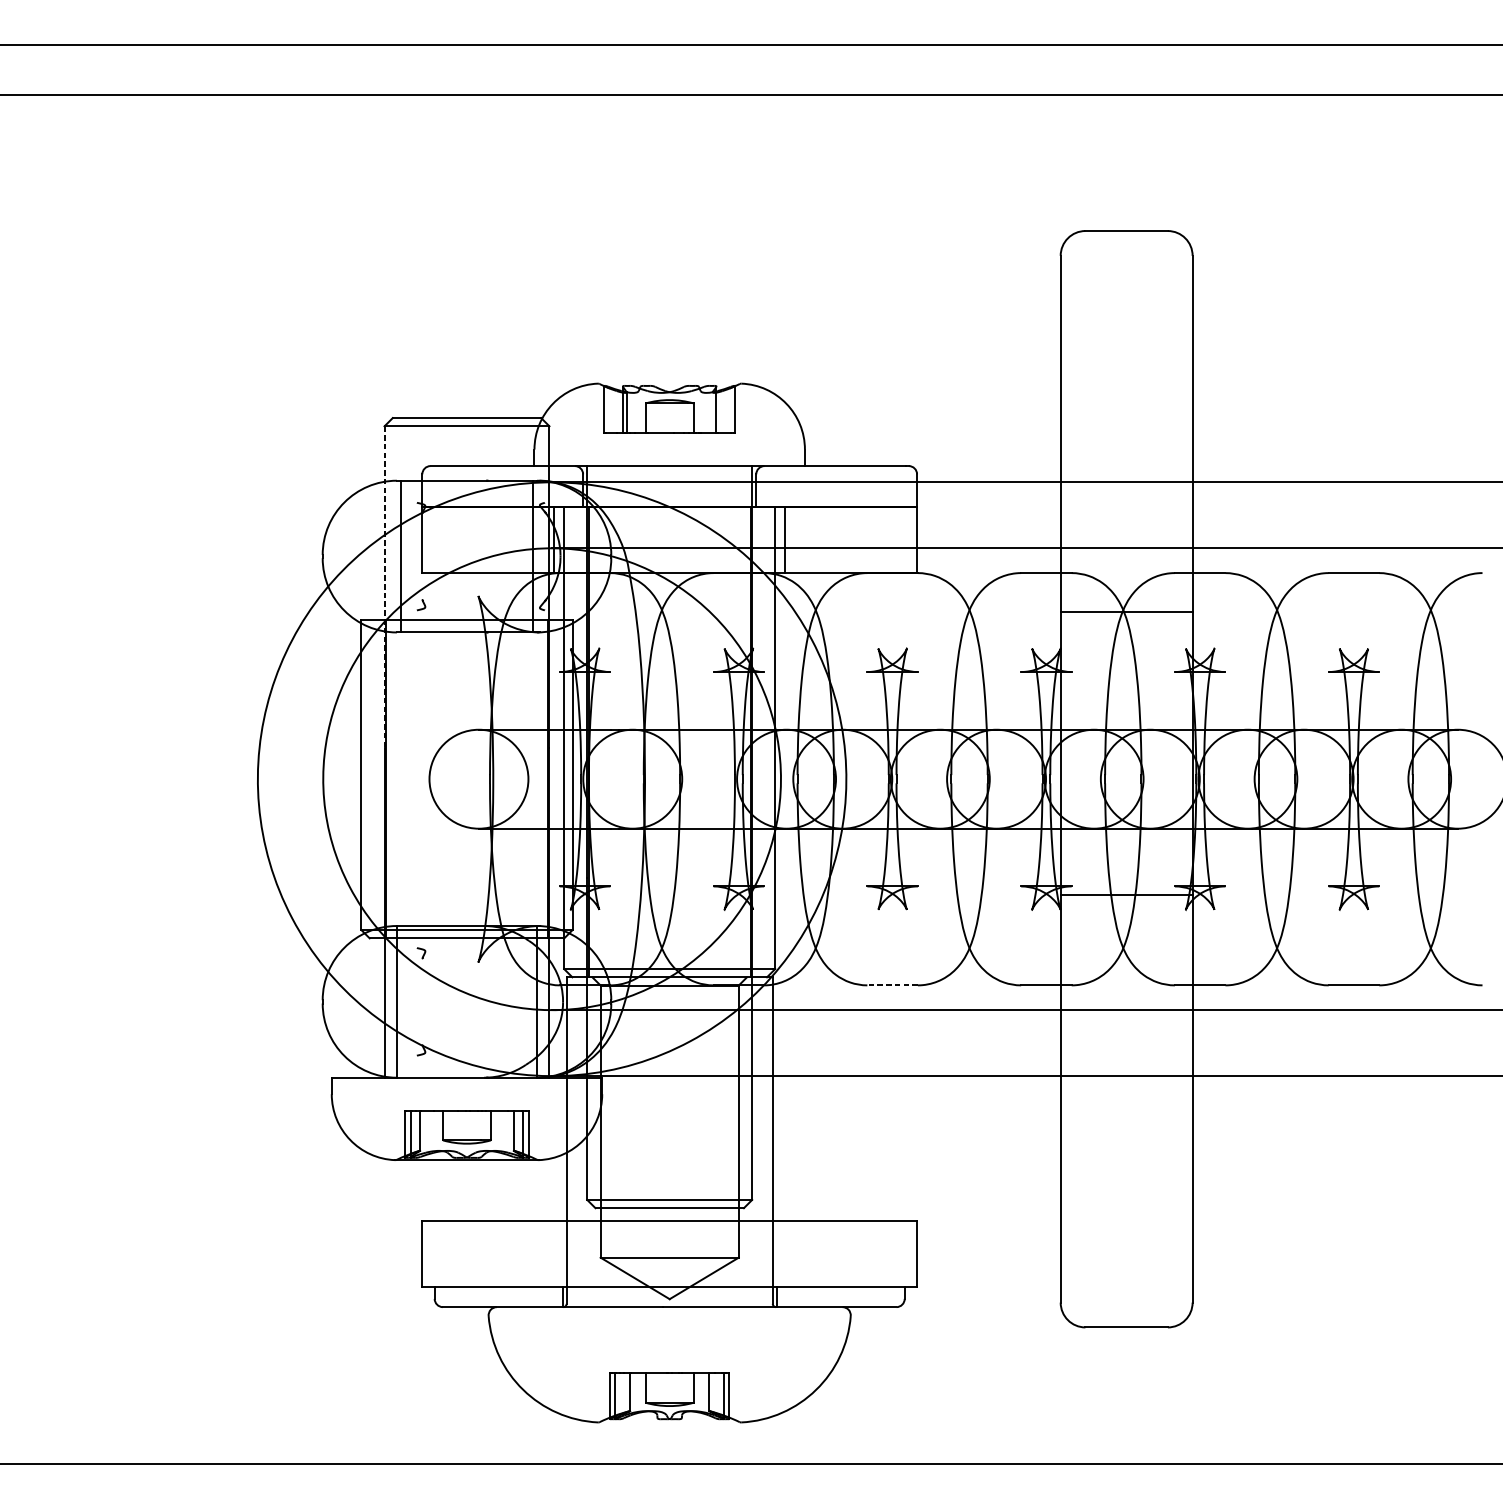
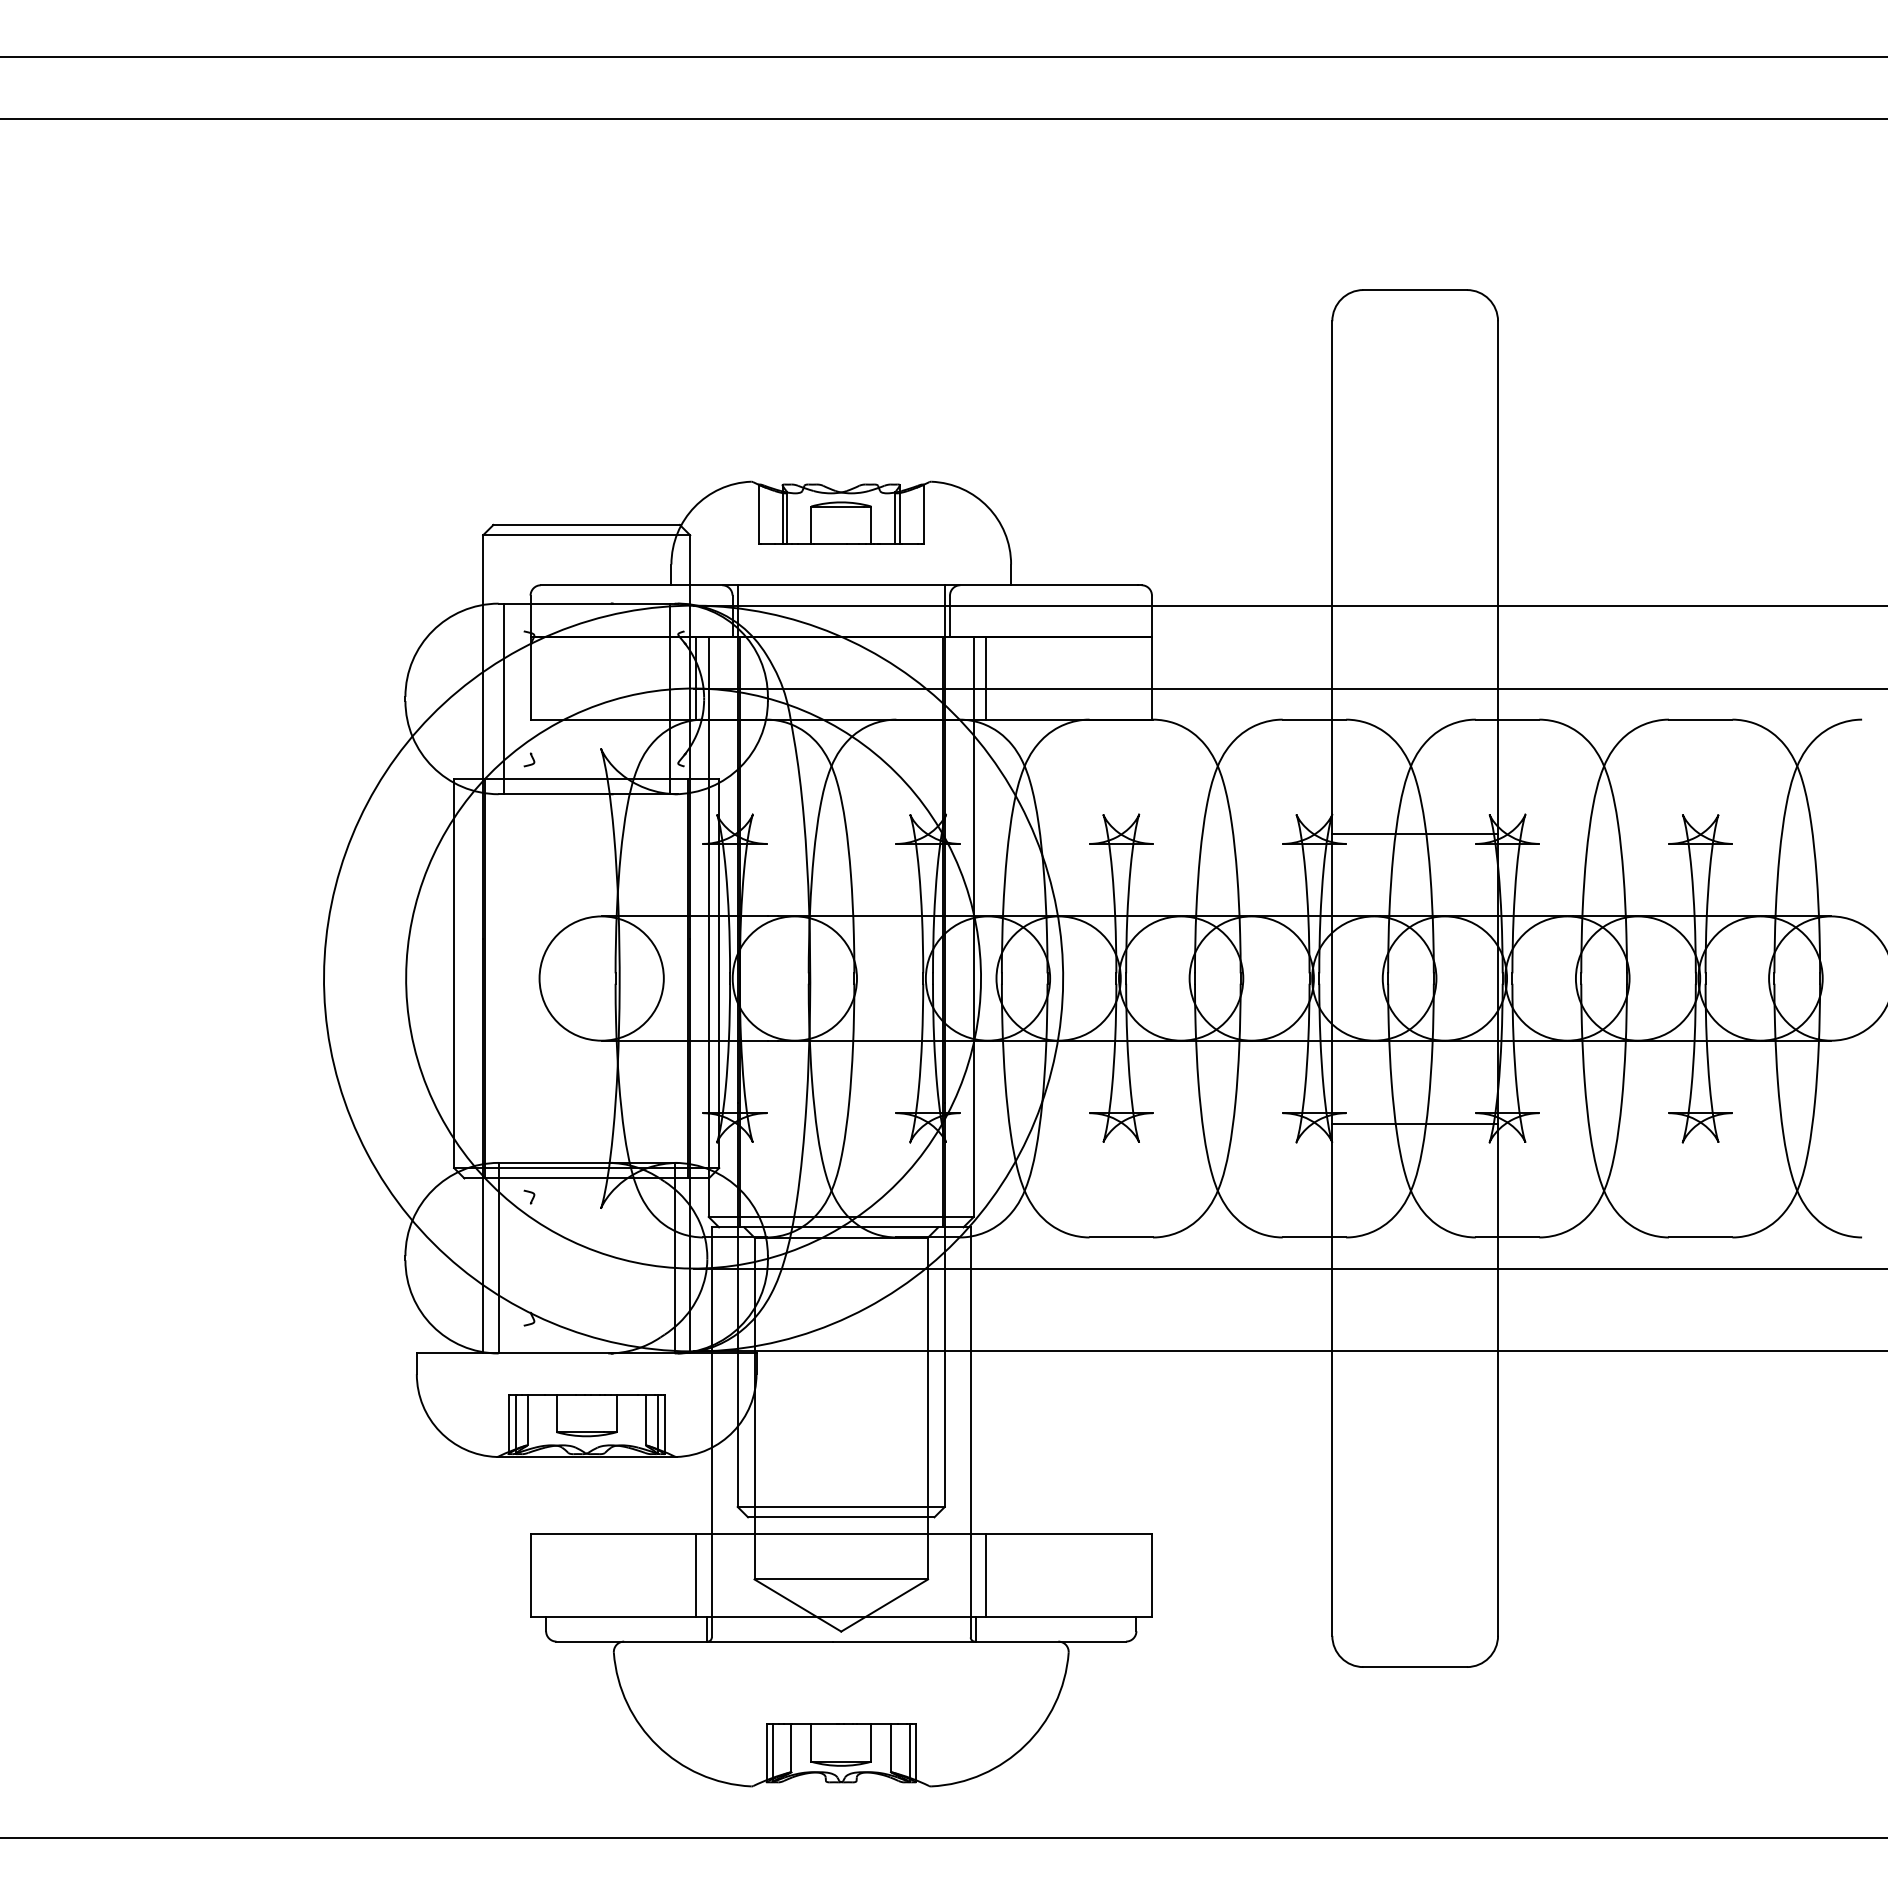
line: (712, 412) -> (895, 517), added
line: (384, 587) -> (483, 737), dashed -> solid
line: (1126, 611) -> (1415, 833), moved
line: (892, 985) -> (1121, 1237), dashed -> solid
line: (554, 1253) -> (696, 1574), added
line: (785, 1253) -> (986, 1574), added

